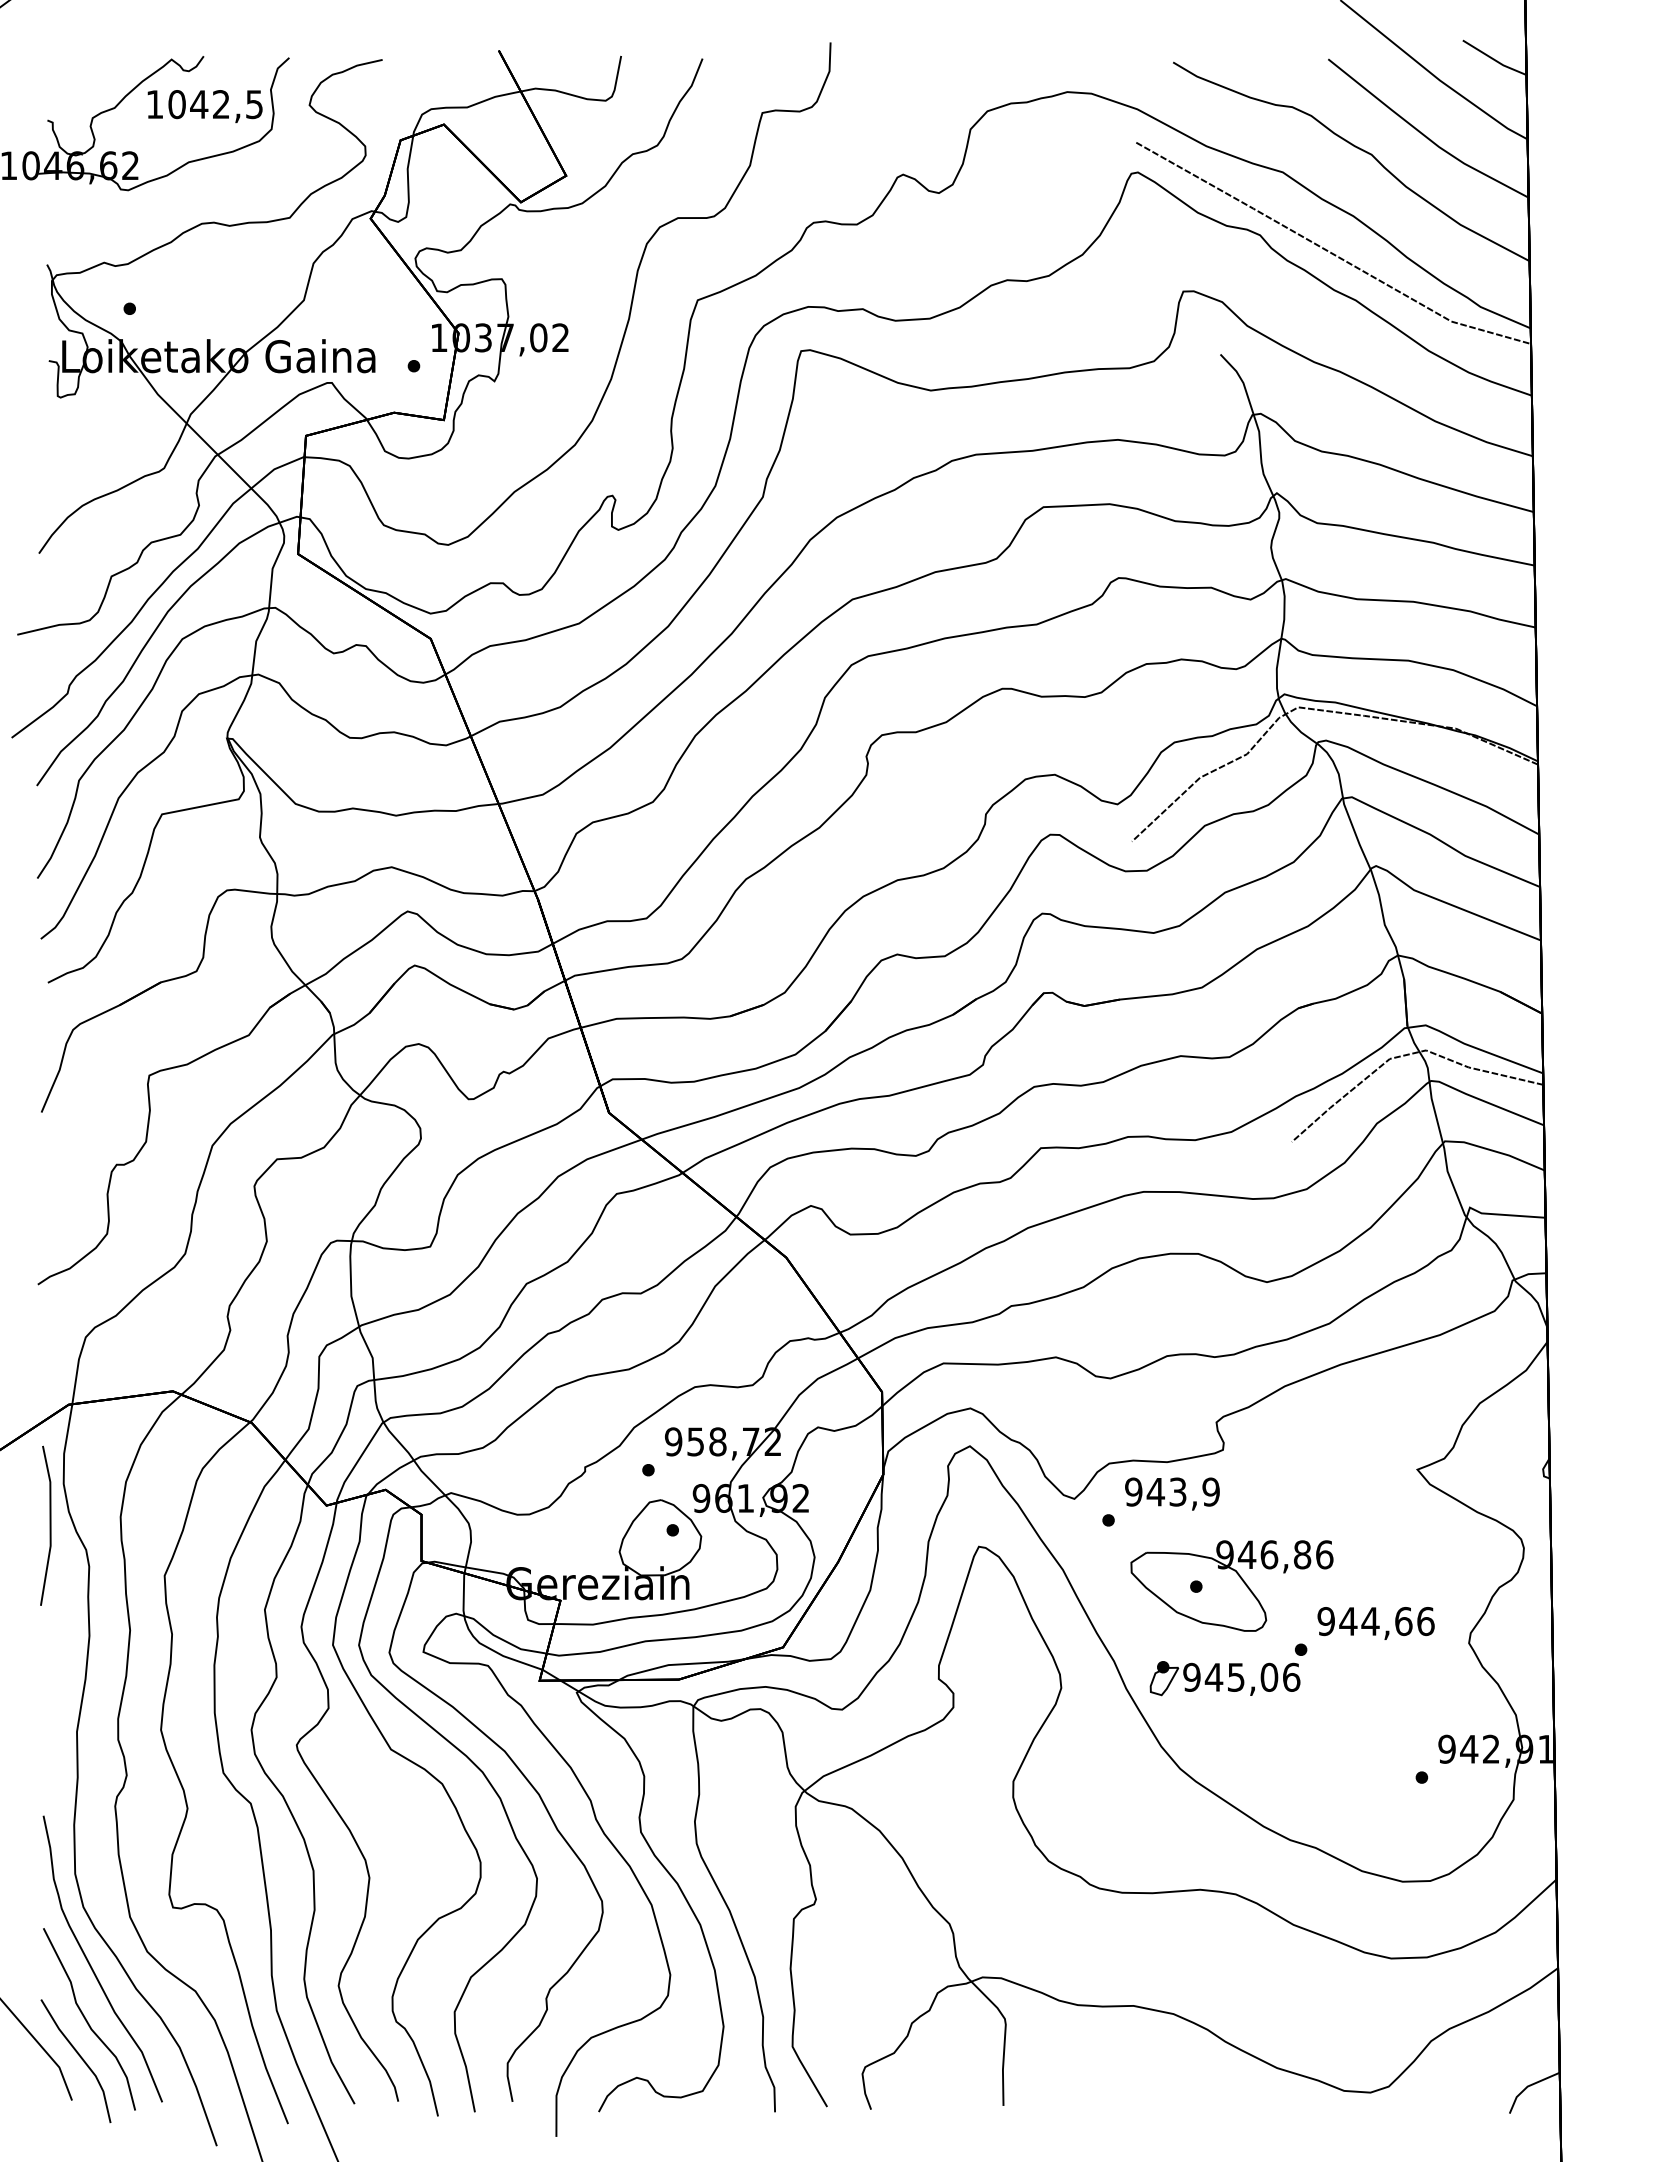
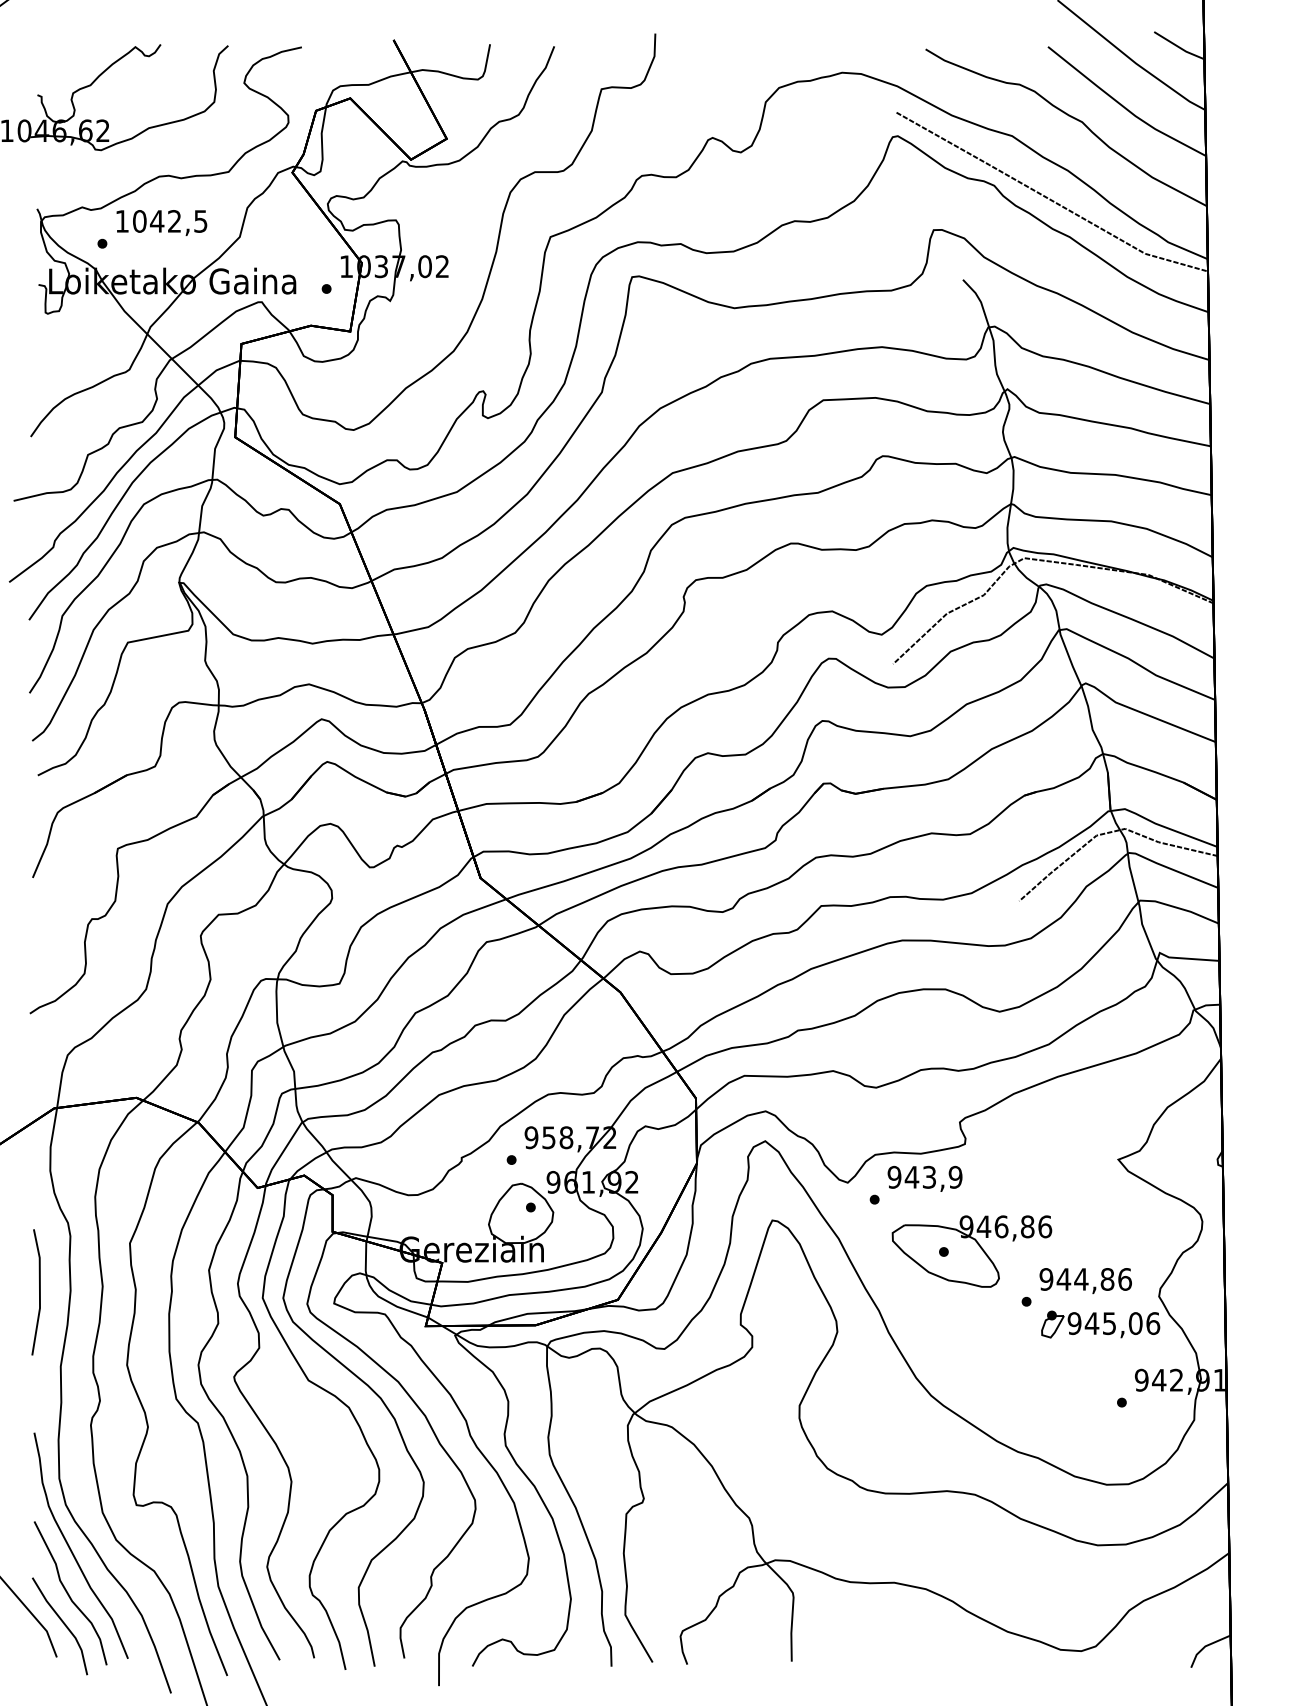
text: (204, 106) -> (161, 222), moved
line: (49, 1525) -> (39, 1292), moved
text: (1403, 1621) -> (1107, 1279), 944,66 -> 944,86
part: (1224, 1678) -> (1100, 1324), moved

